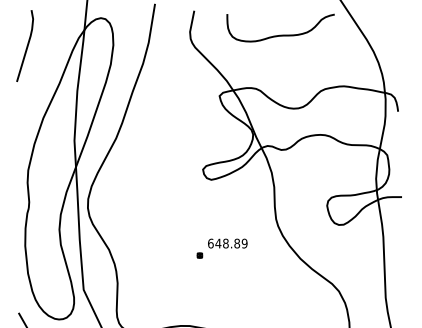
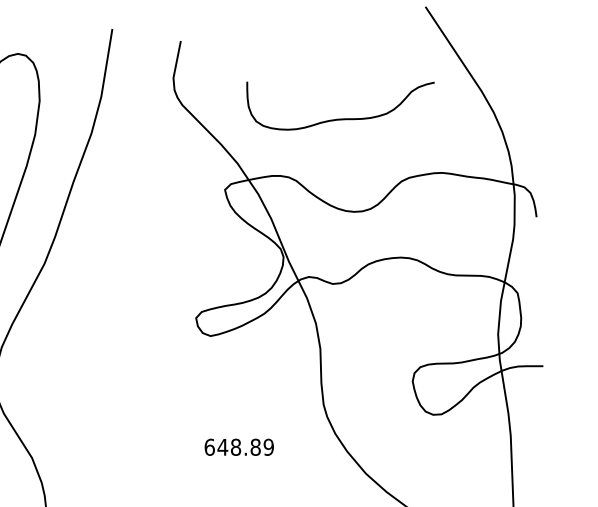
curve: (280, 34) -> (339, 117), moved
part: (199, 255) -> (189, 468), removed

